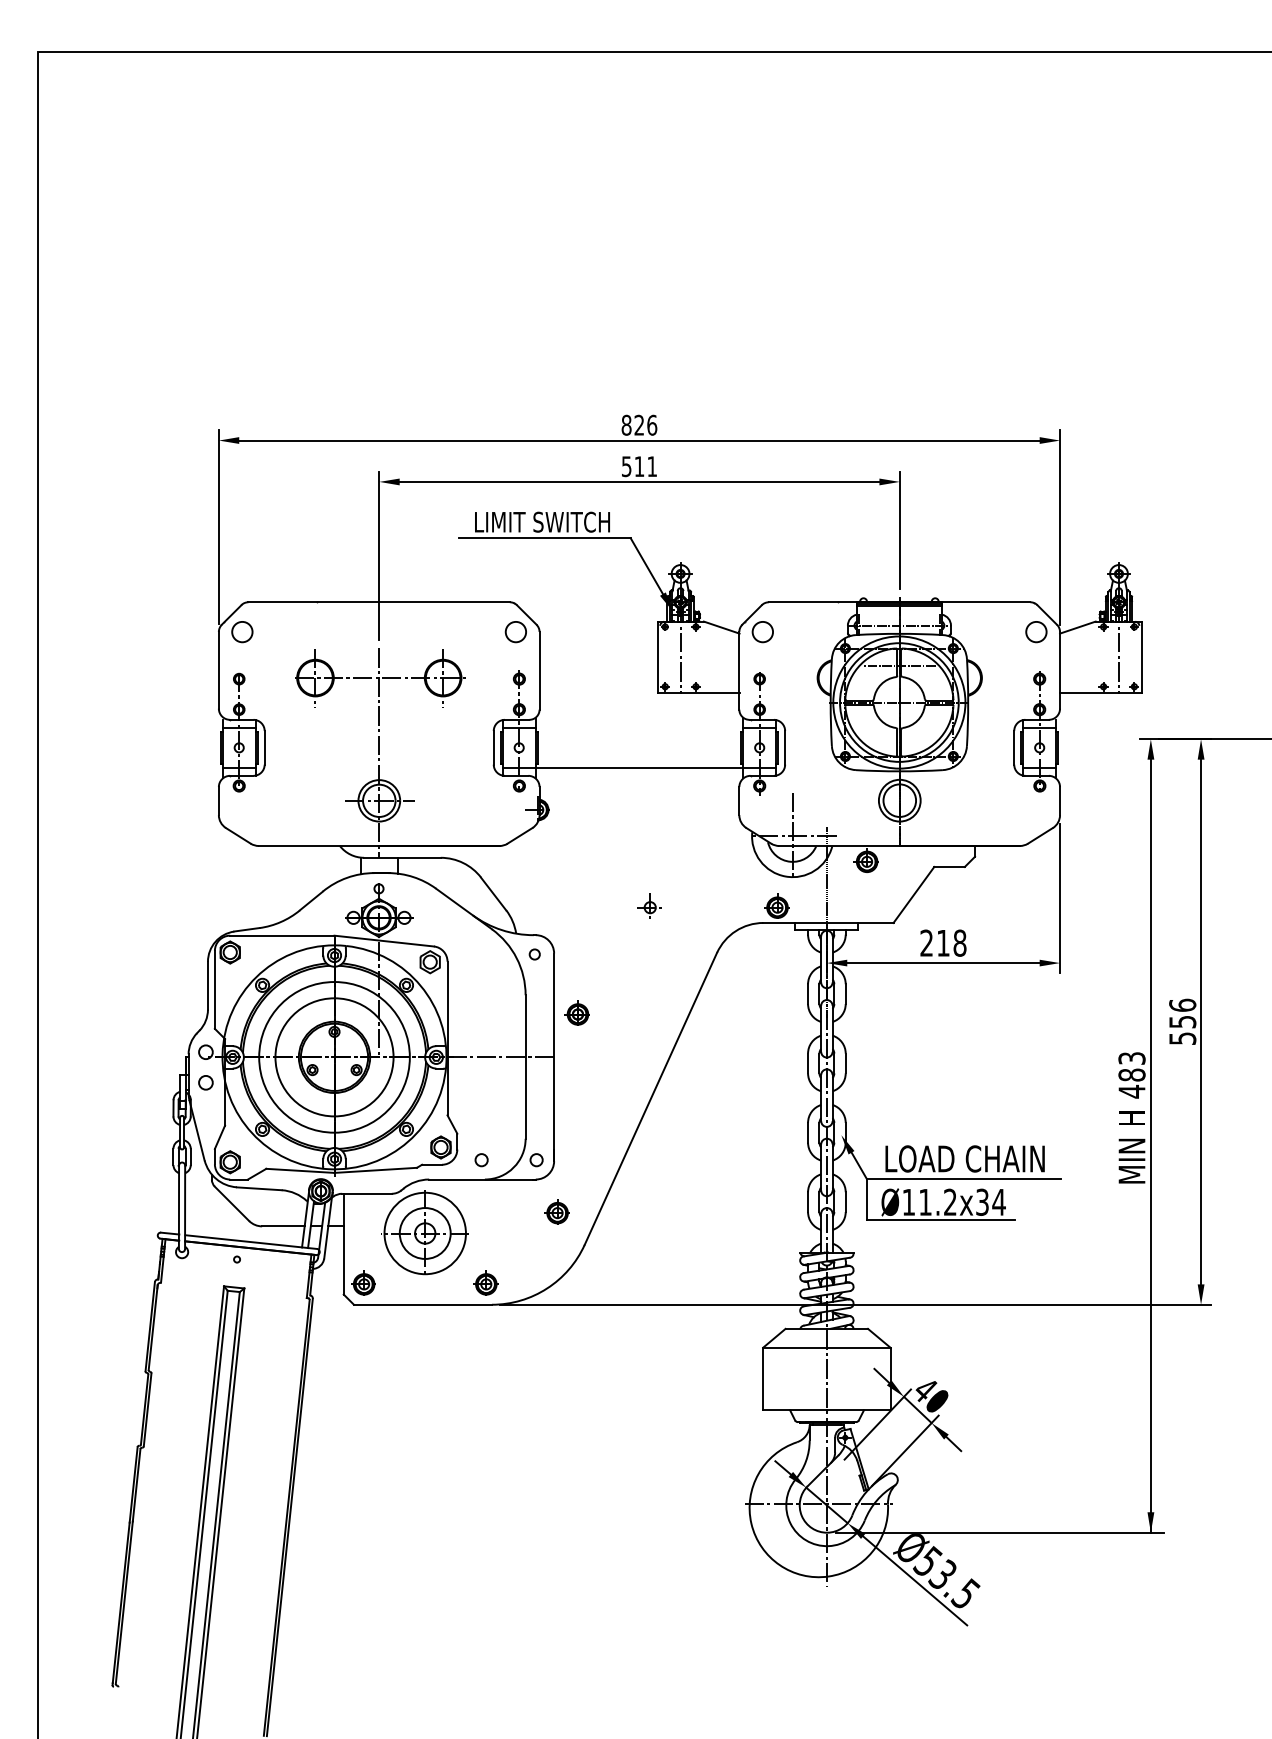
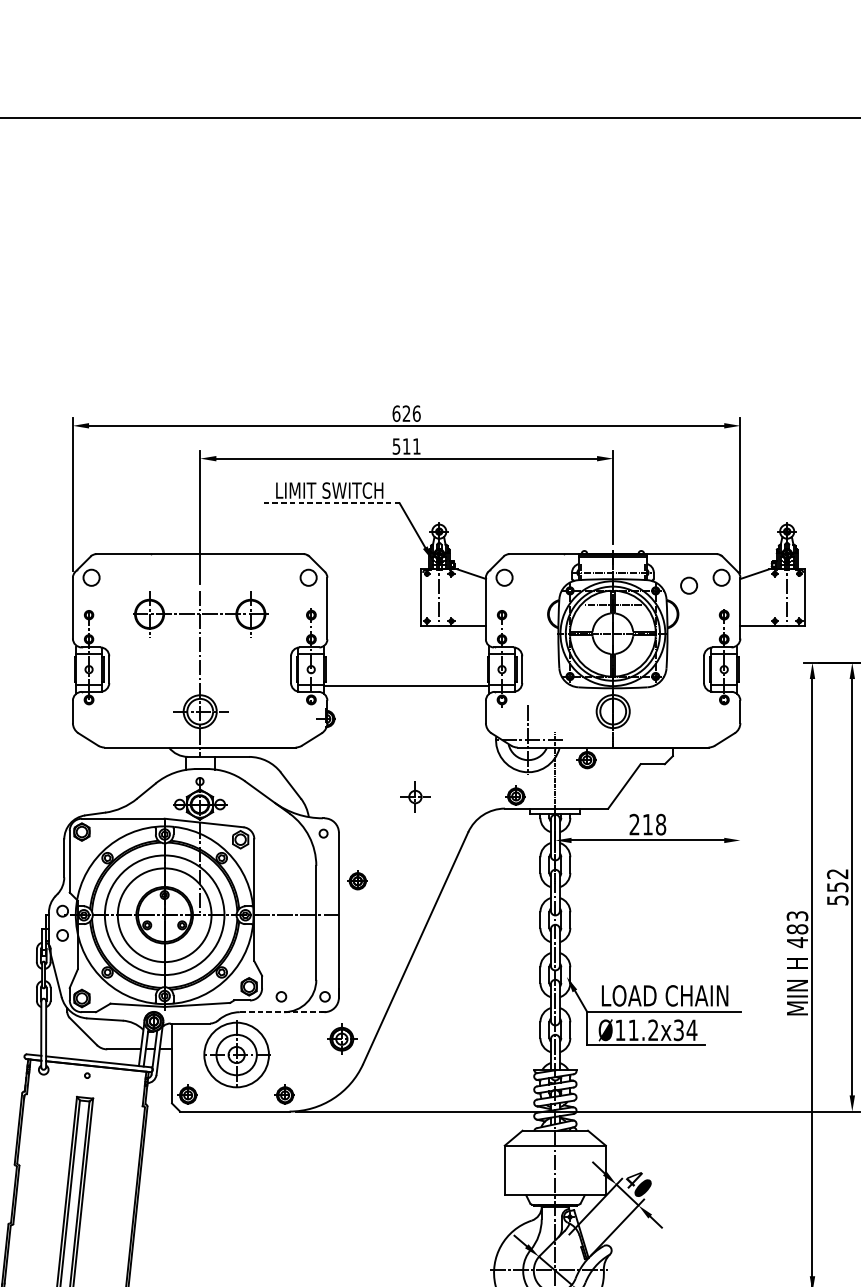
text: (626, 424) -> (396, 413), 826 -> 626
line: (545, 538) -> (332, 503), solid -> dashed
circle: (995, 642) -> (689, 586), added
line: (1060, 898) -> (740, 789), removed
part: (649, 905) -> (414, 794), size x1.4
text: (1182, 1004) -> (837, 873), 556 -> 552
line: (482, 1179) -> (282, 1012), solid -> dashed
part: (556, 1211) -> (340, 1037), size x1.4

